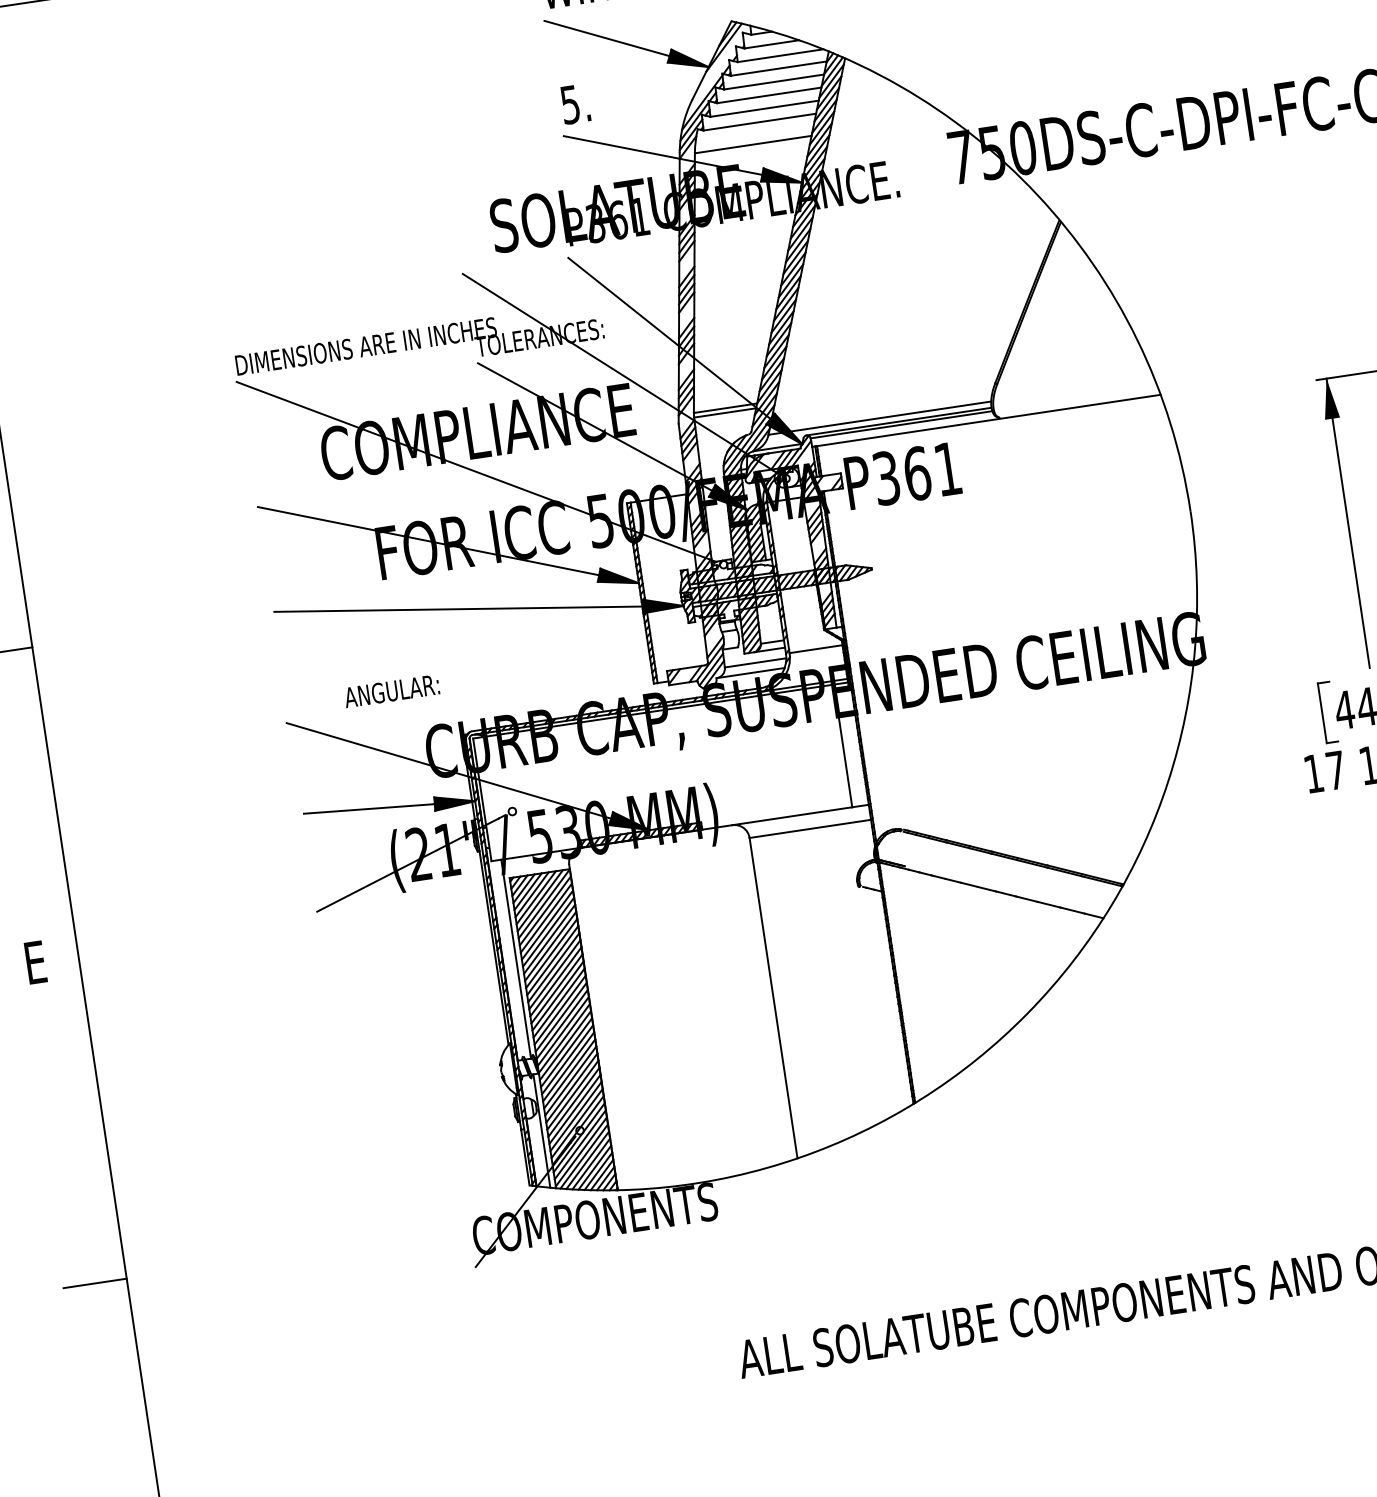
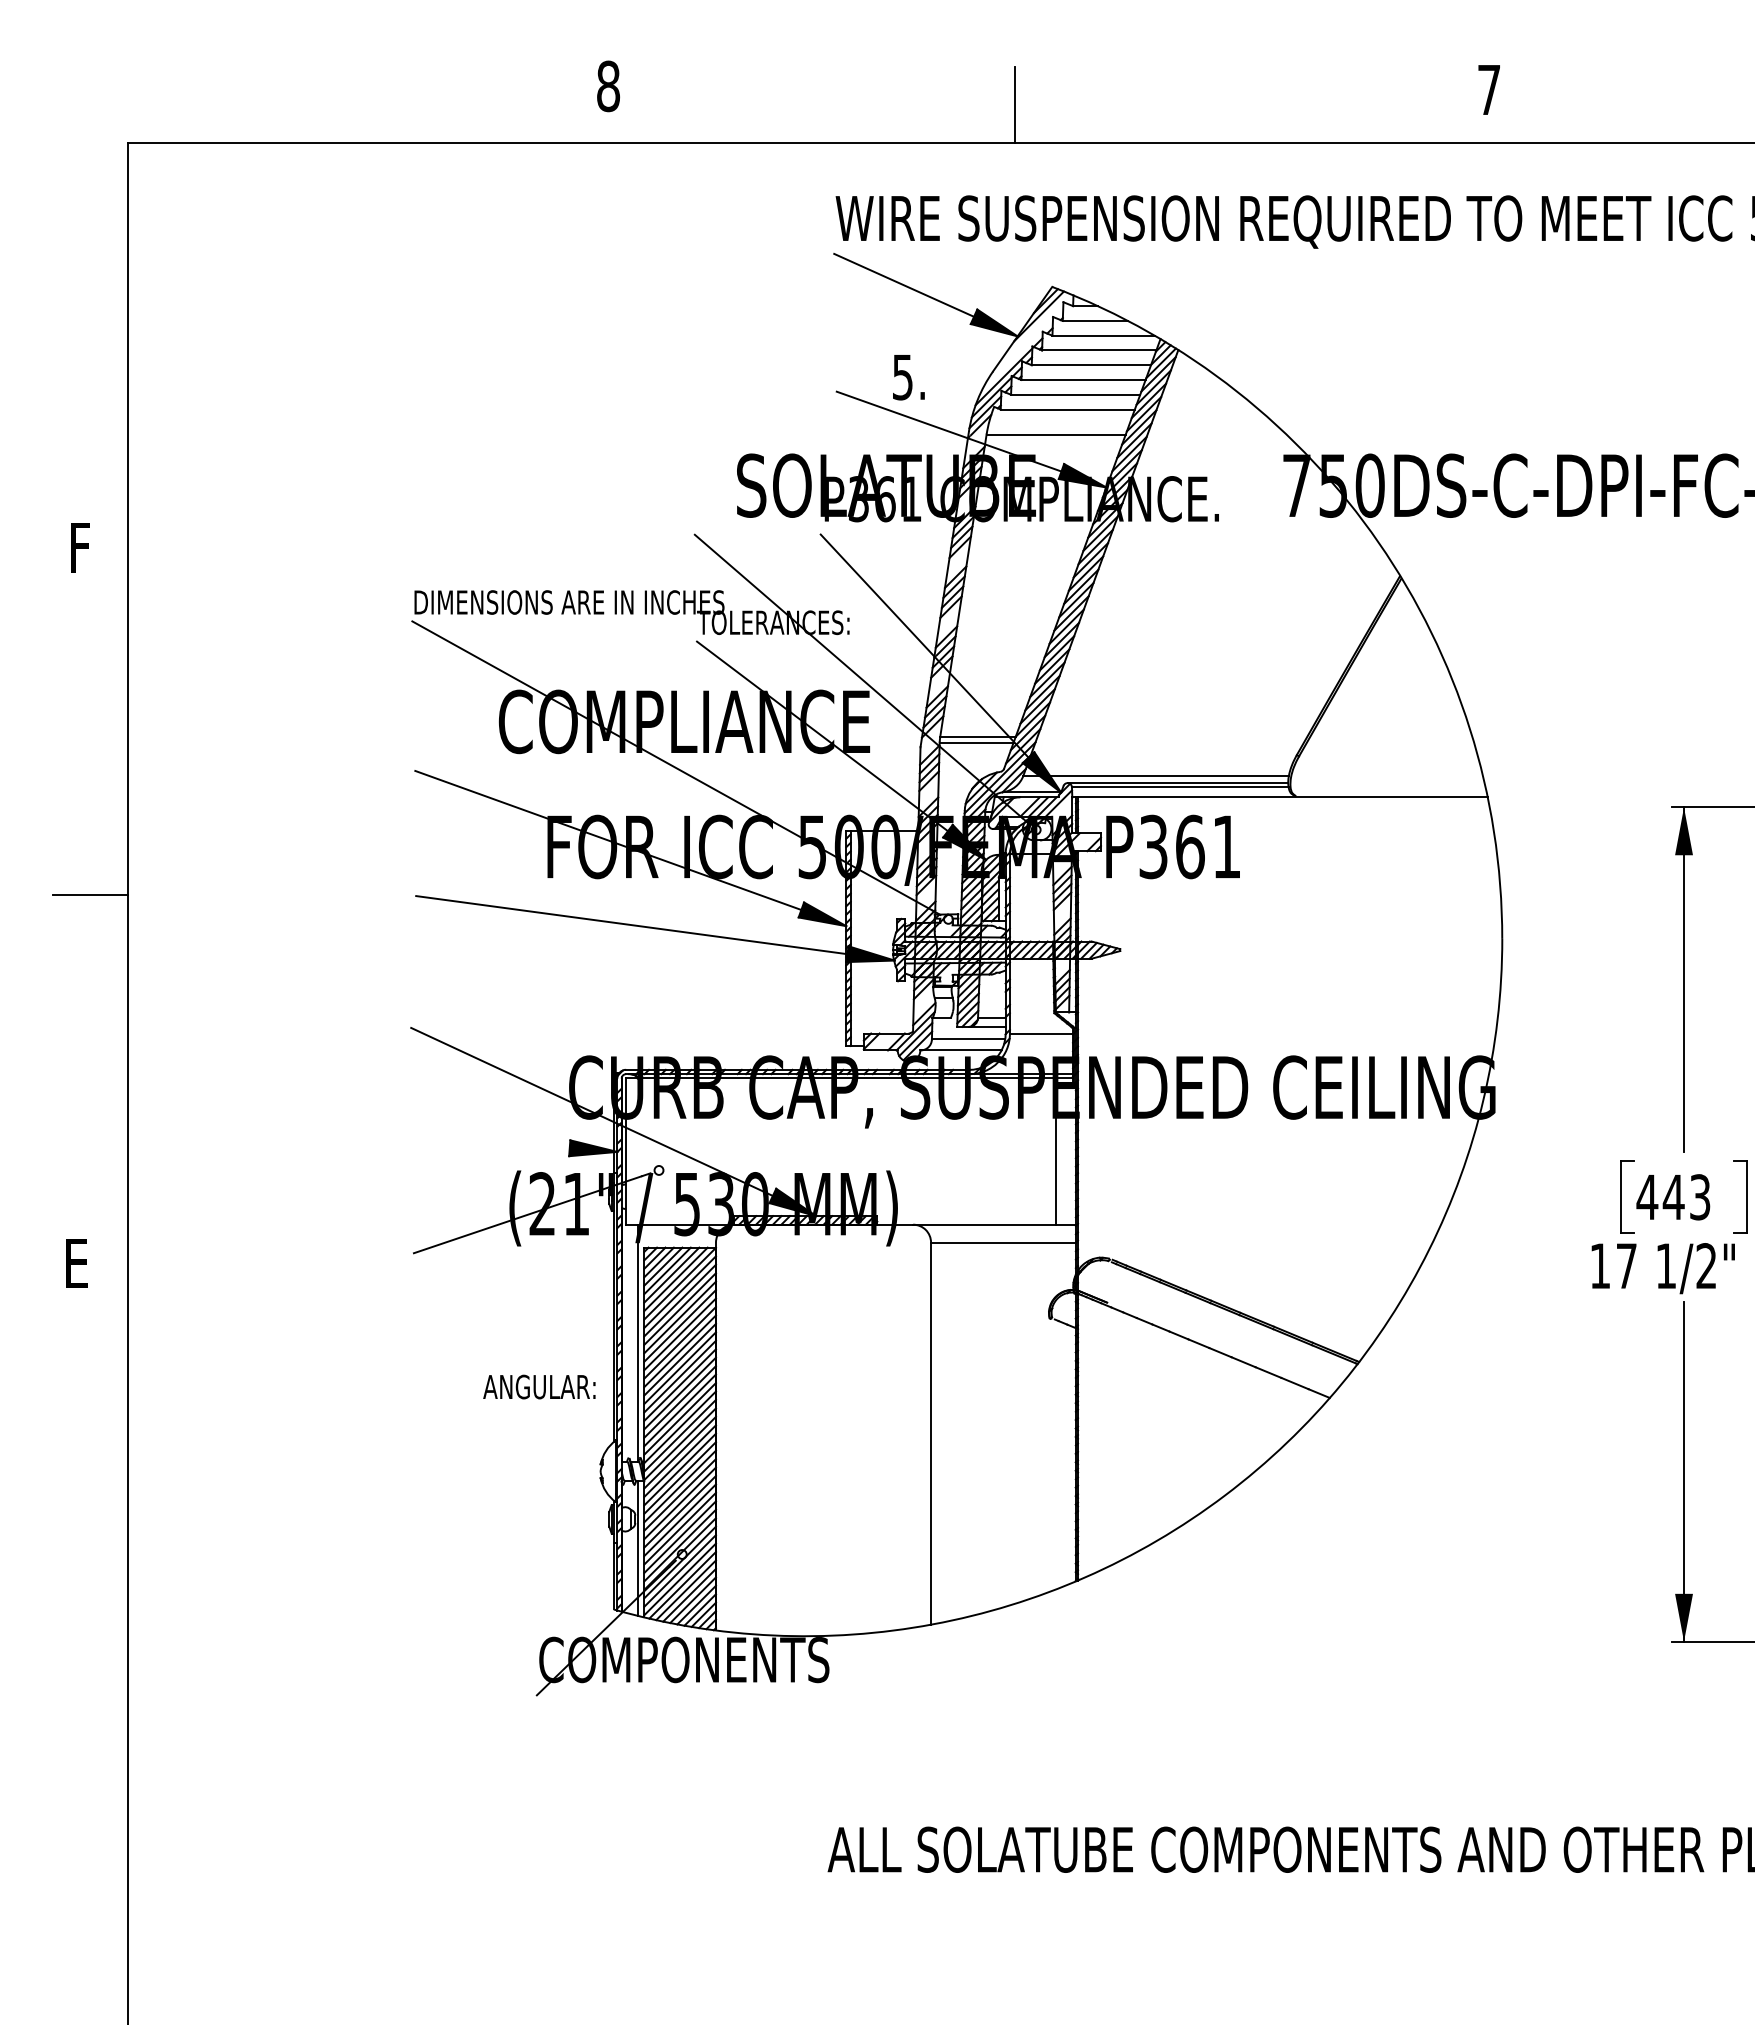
text: (575, 104) -> (908, 377), moved
text: (391, 690) -> (539, 1386), moved
line: (369, 808) -> (492, 1142), removed
line: (94, 1283) -> (89, 1648), removed

